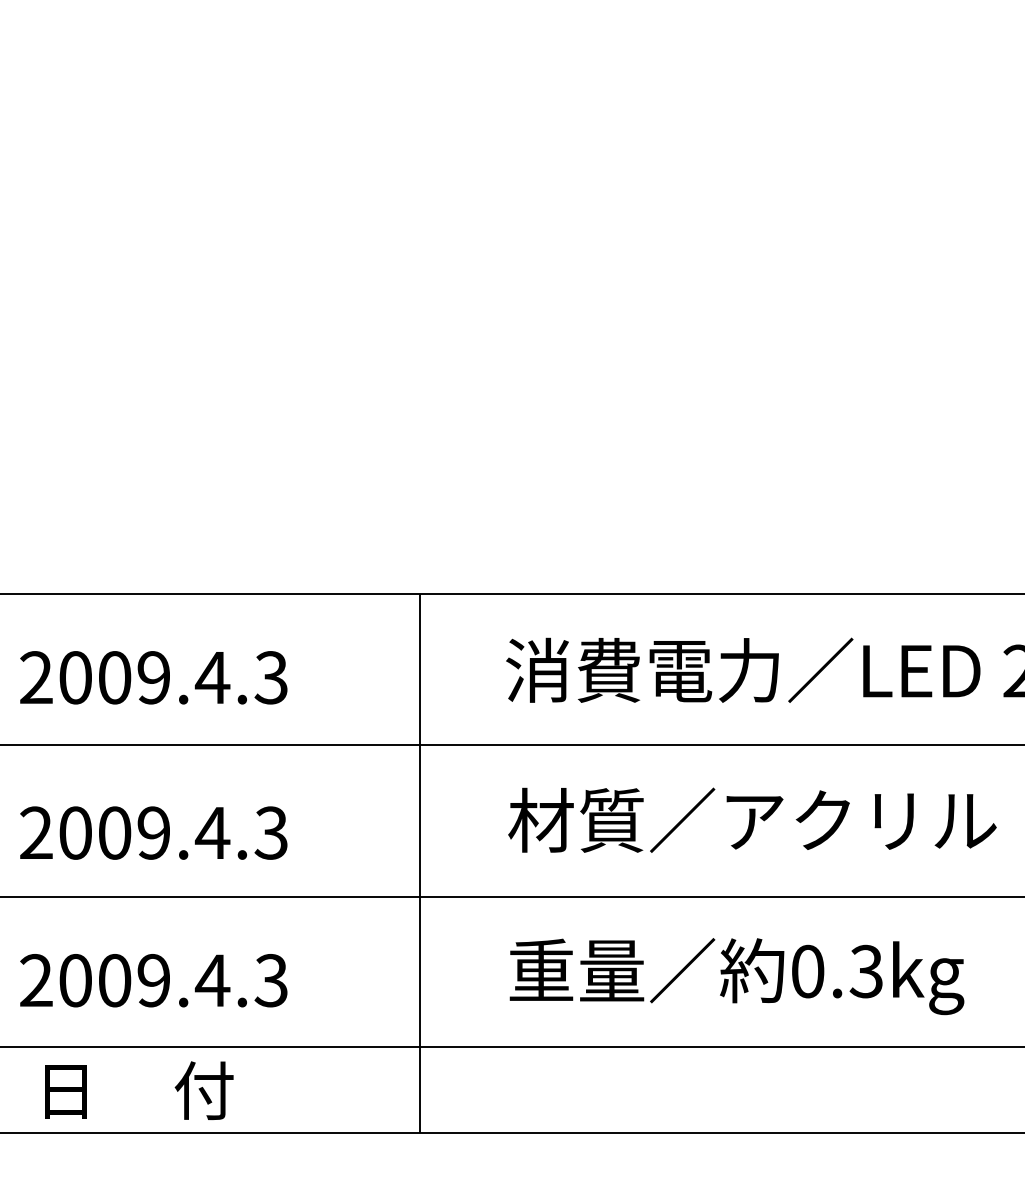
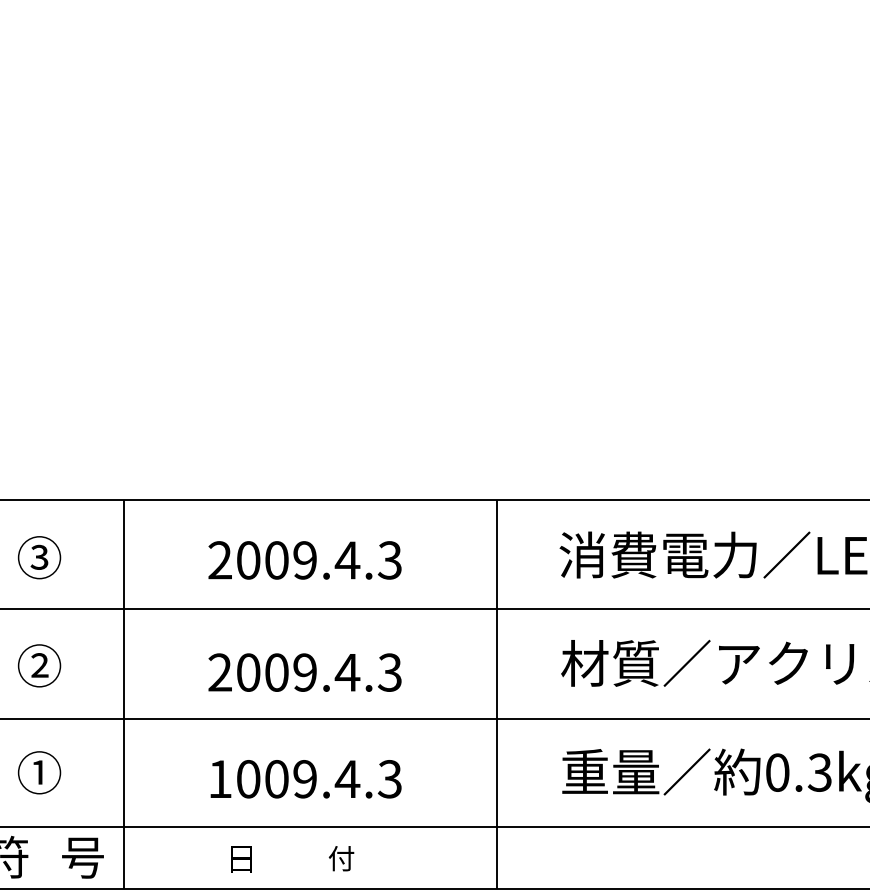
text: (35, 979) -> (219, 778), 2009.4.3 -> 1009.4.3
part: (204, 1090) -> (341, 858), size x0.6
part: (65, 1091) -> (241, 859), size x0.7

